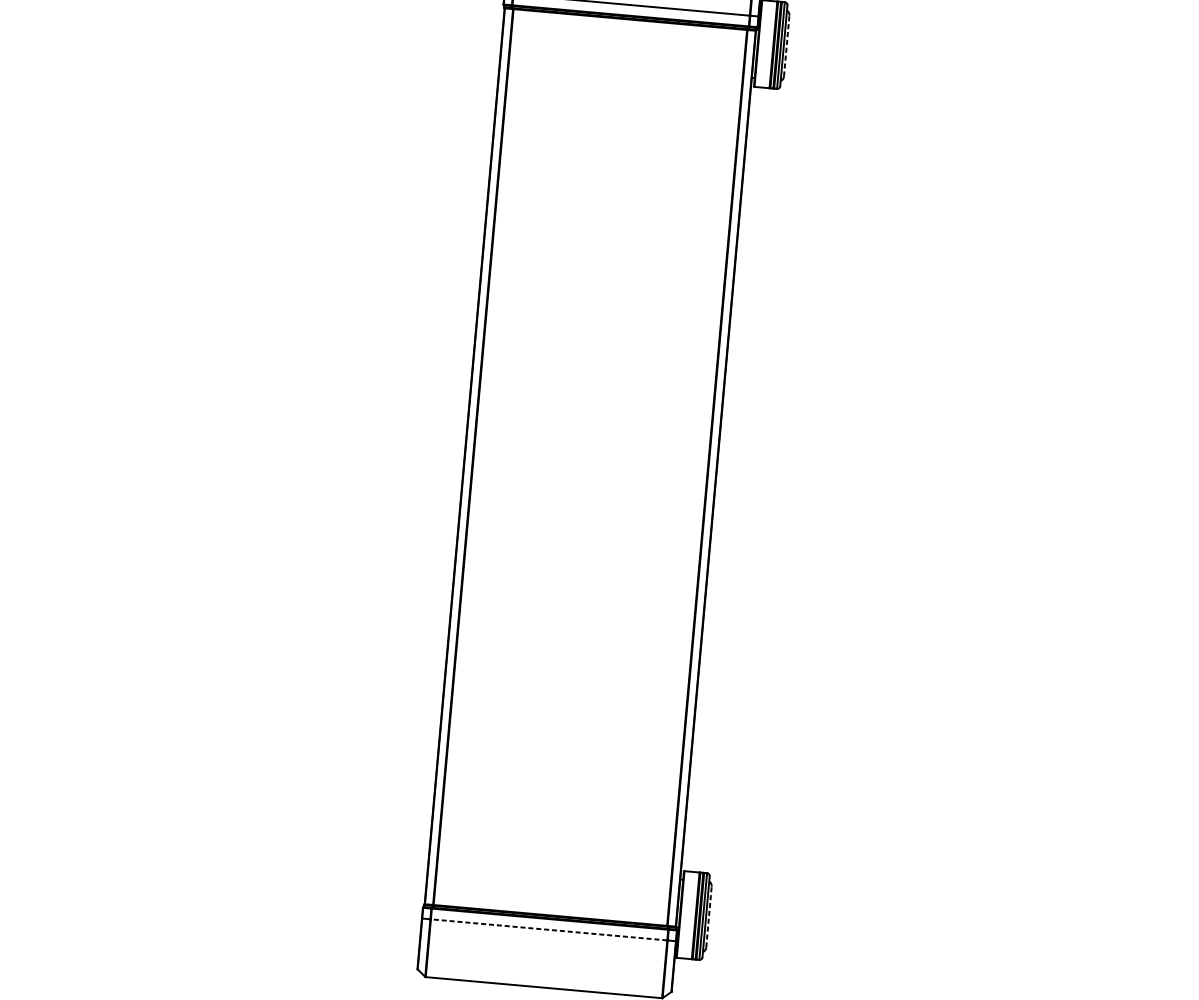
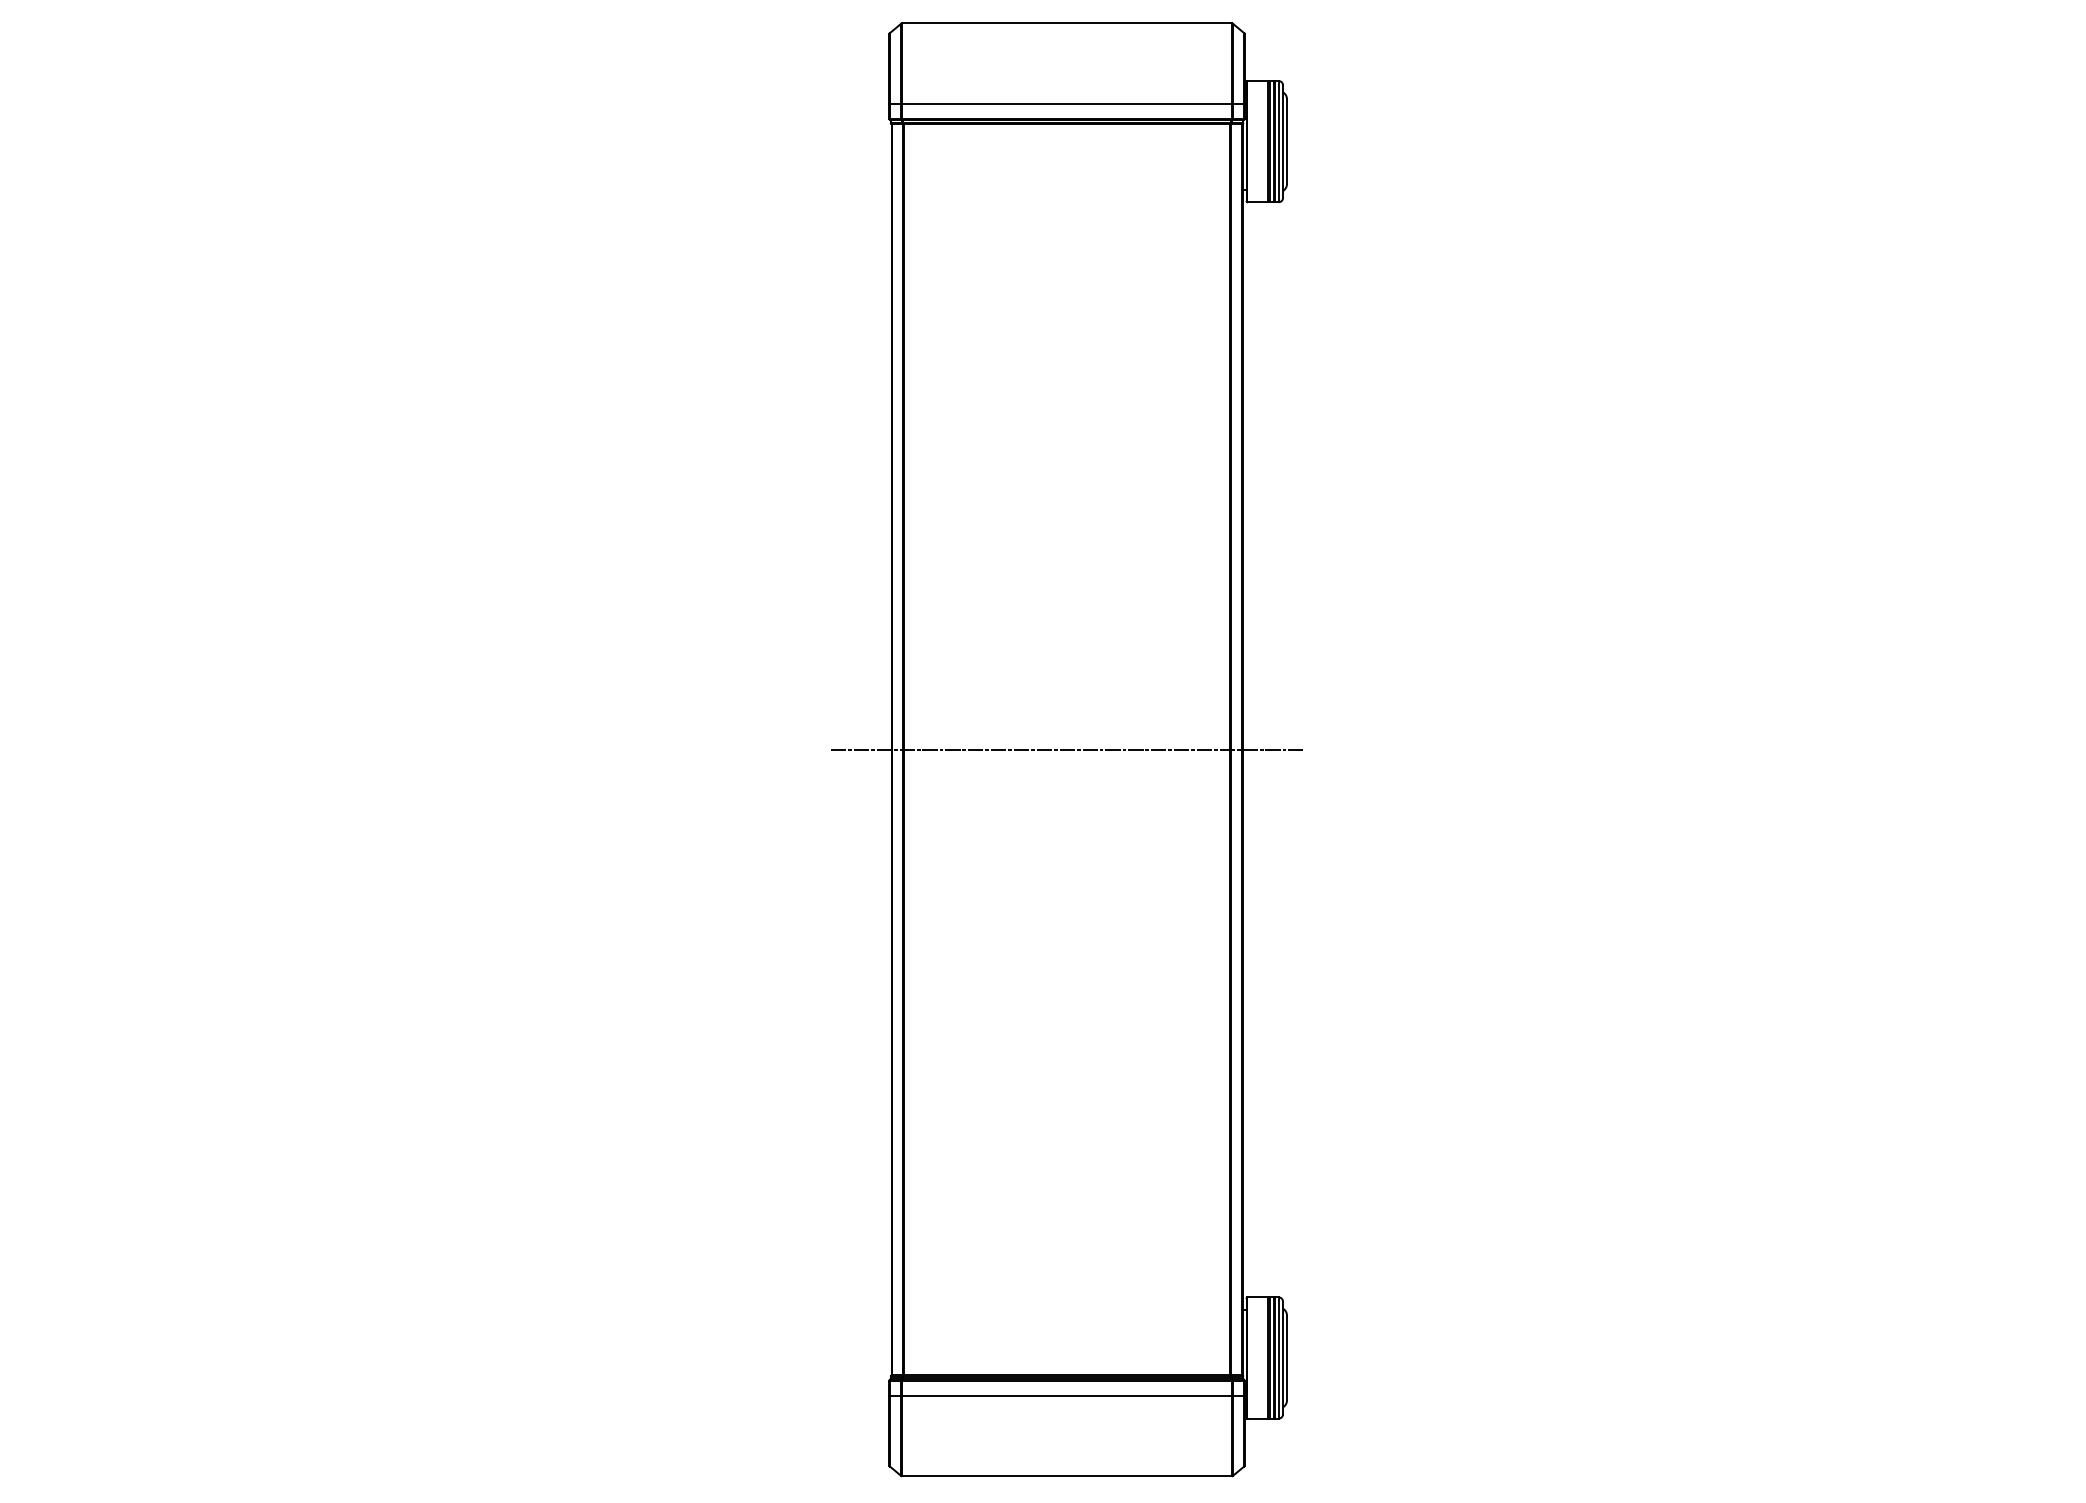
line: (787, 46) -> (1287, 141), dashed -> solid
line: (589, 467) -> (1066, 749), added
line: (709, 916) -> (1287, 1357), dashed -> solid
line: (548, 929) -> (1066, 1395), dashed -> solid

